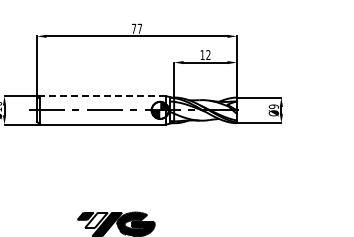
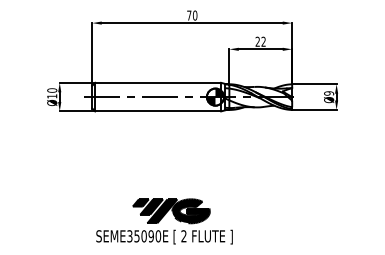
text: (139, 28) -> (194, 15), 77 -> 70
text: (202, 54) -> (257, 41), 12 -> 22
line: (103, 95) -> (158, 82), dashed -> solid
fill: (96, 219) -> (151, 206), added

